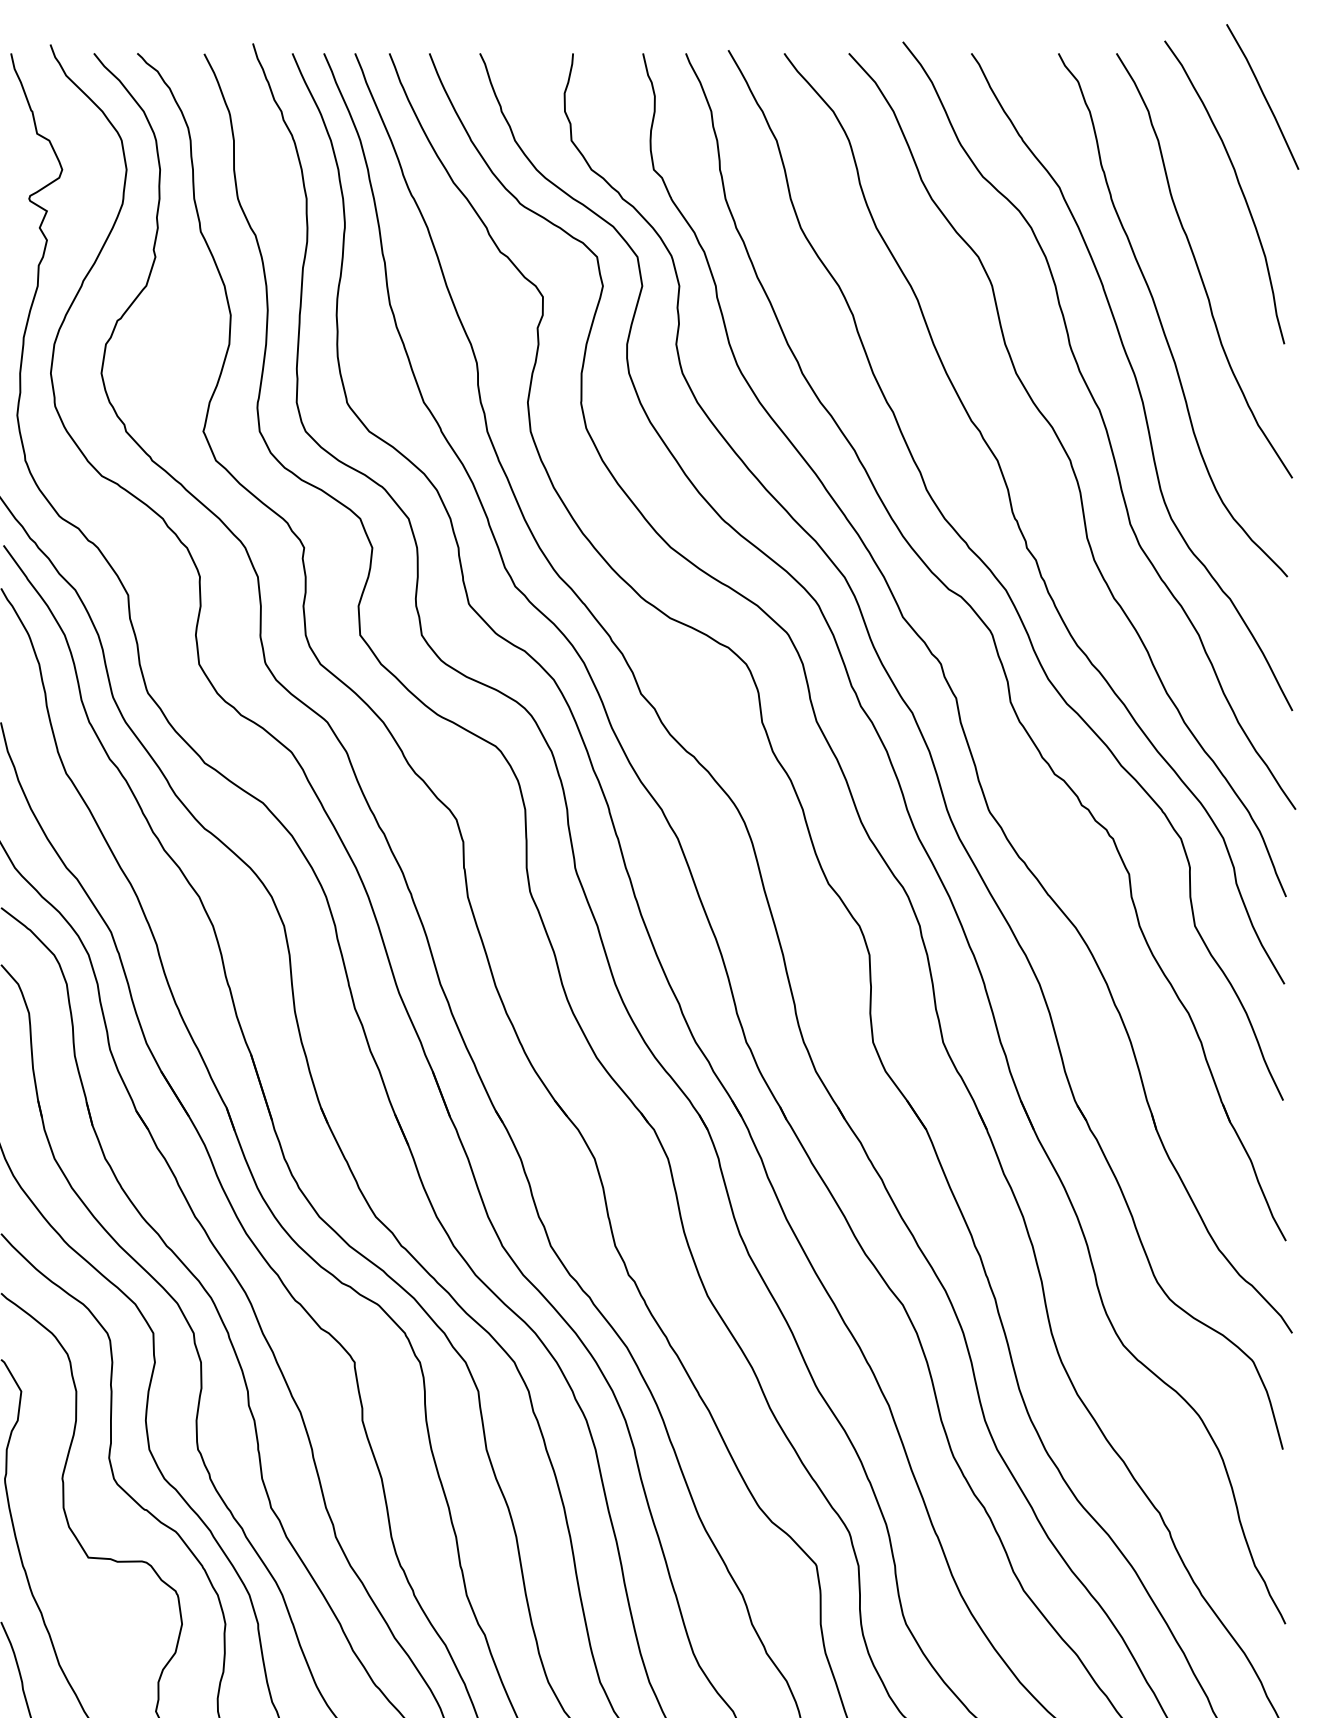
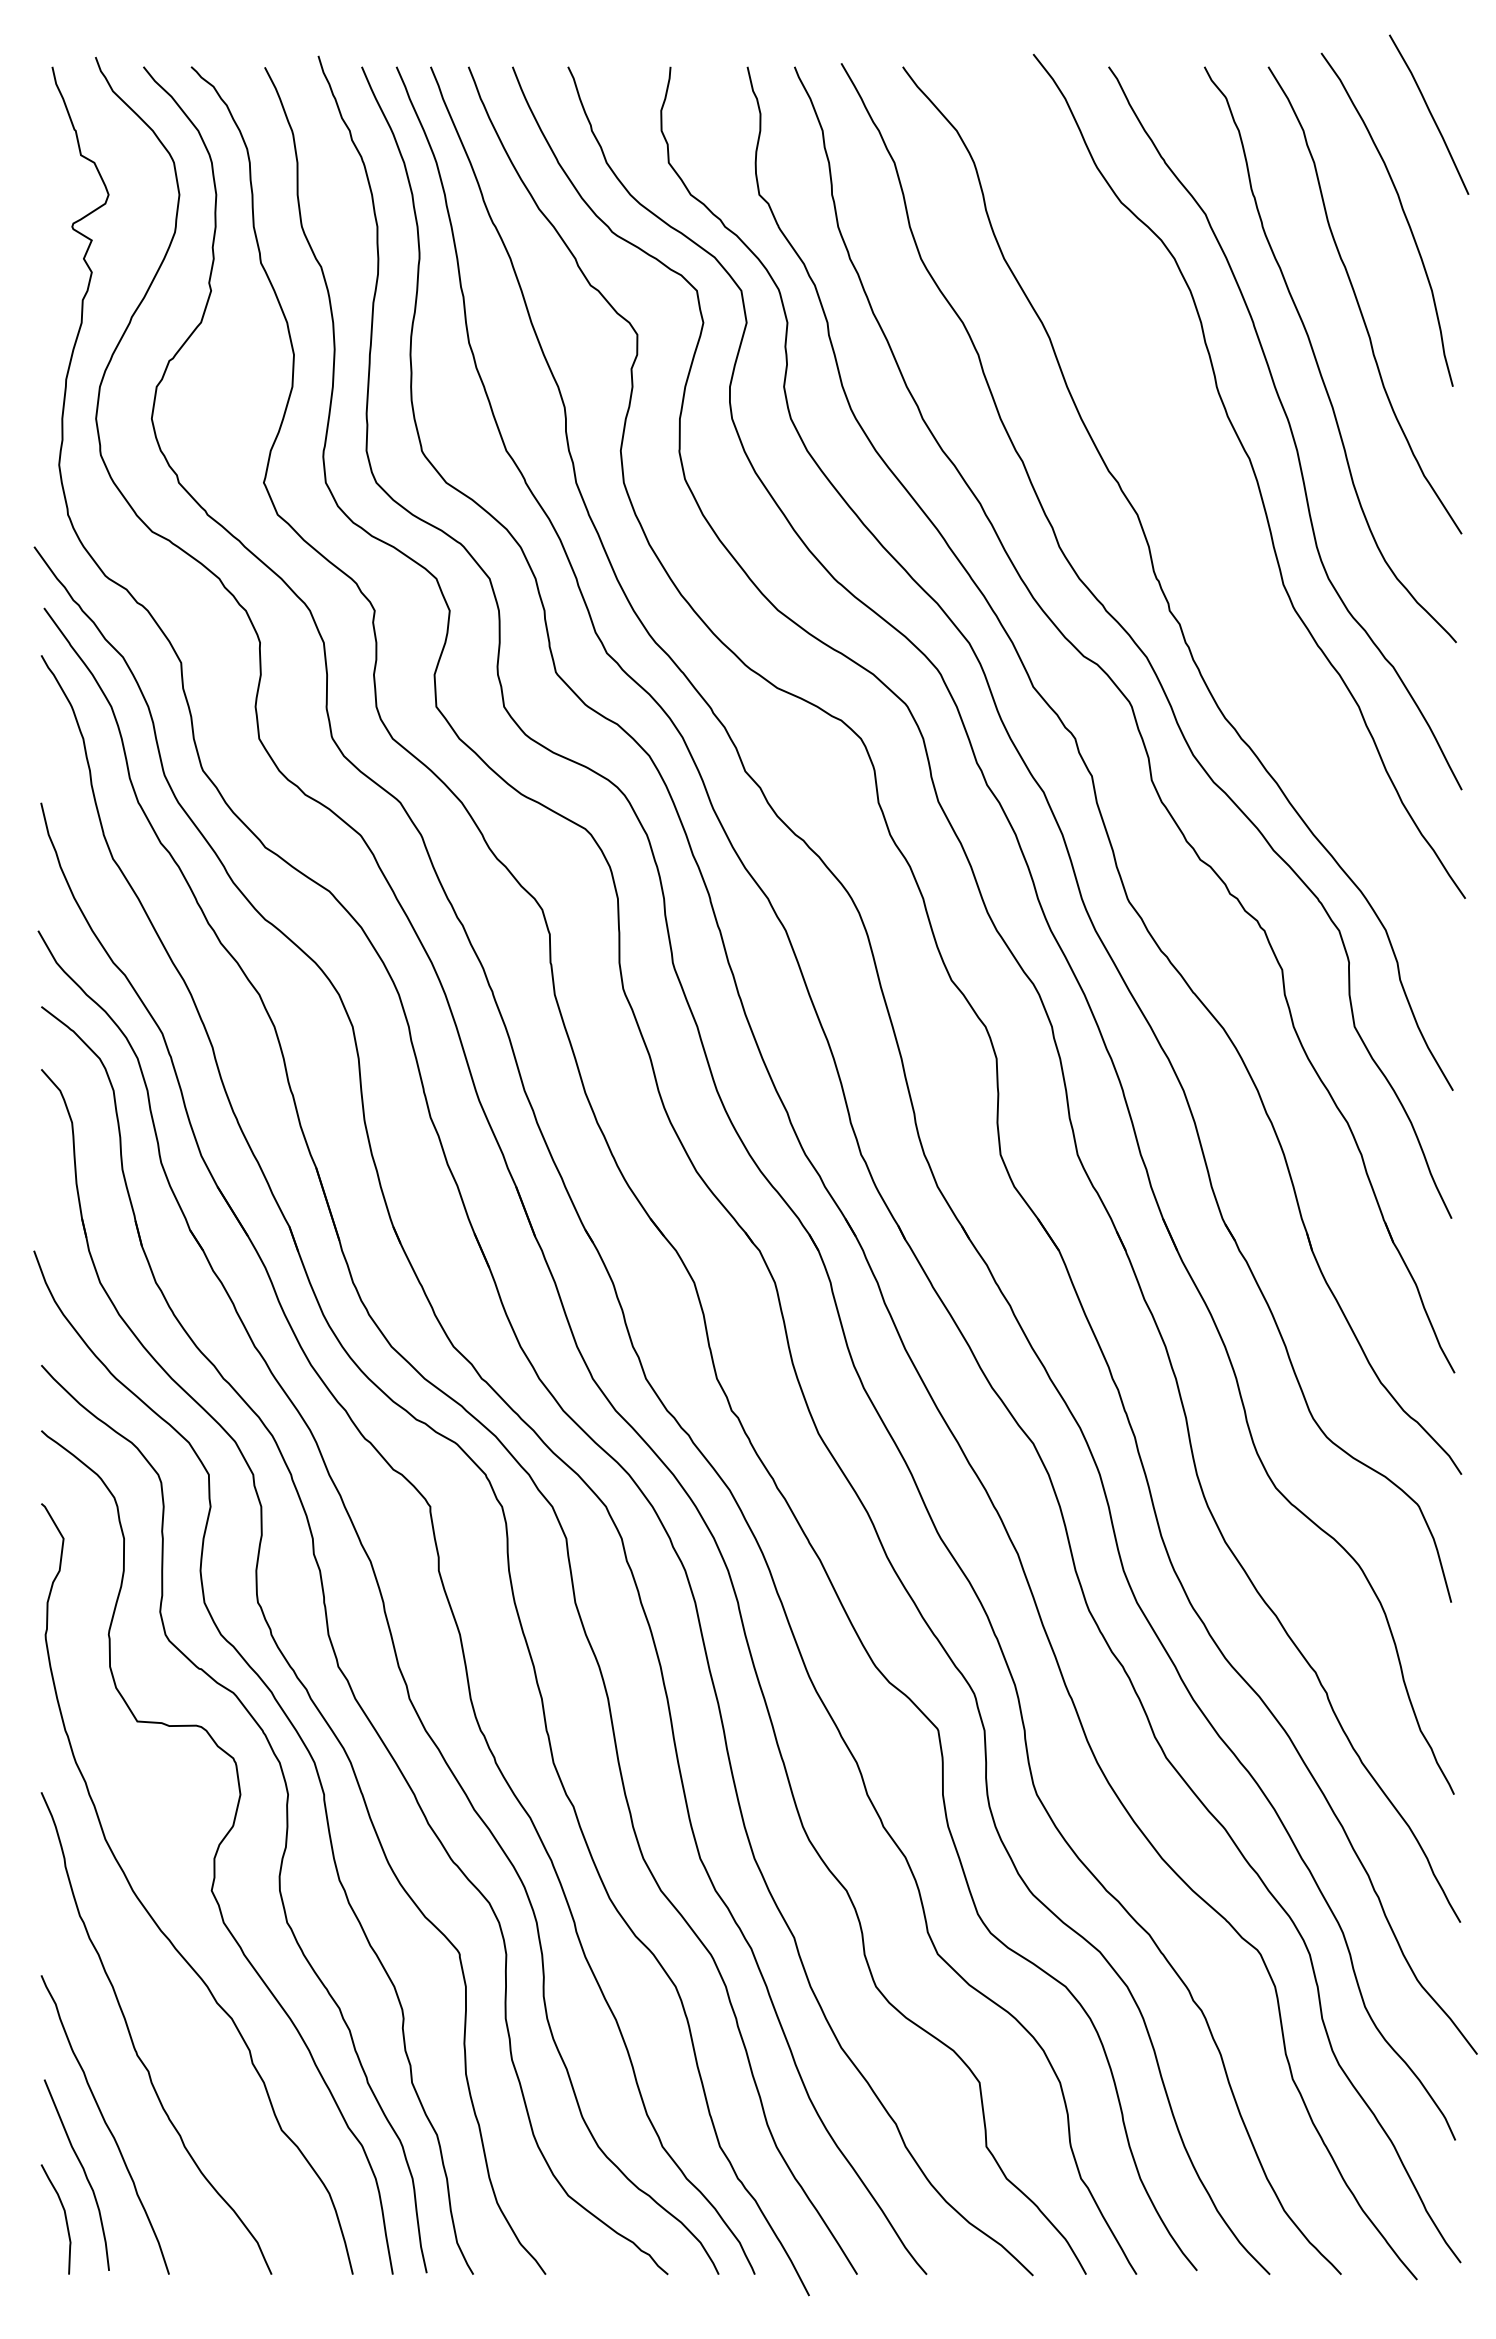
curve: (1073, 472) -> (1220, 527), removed

